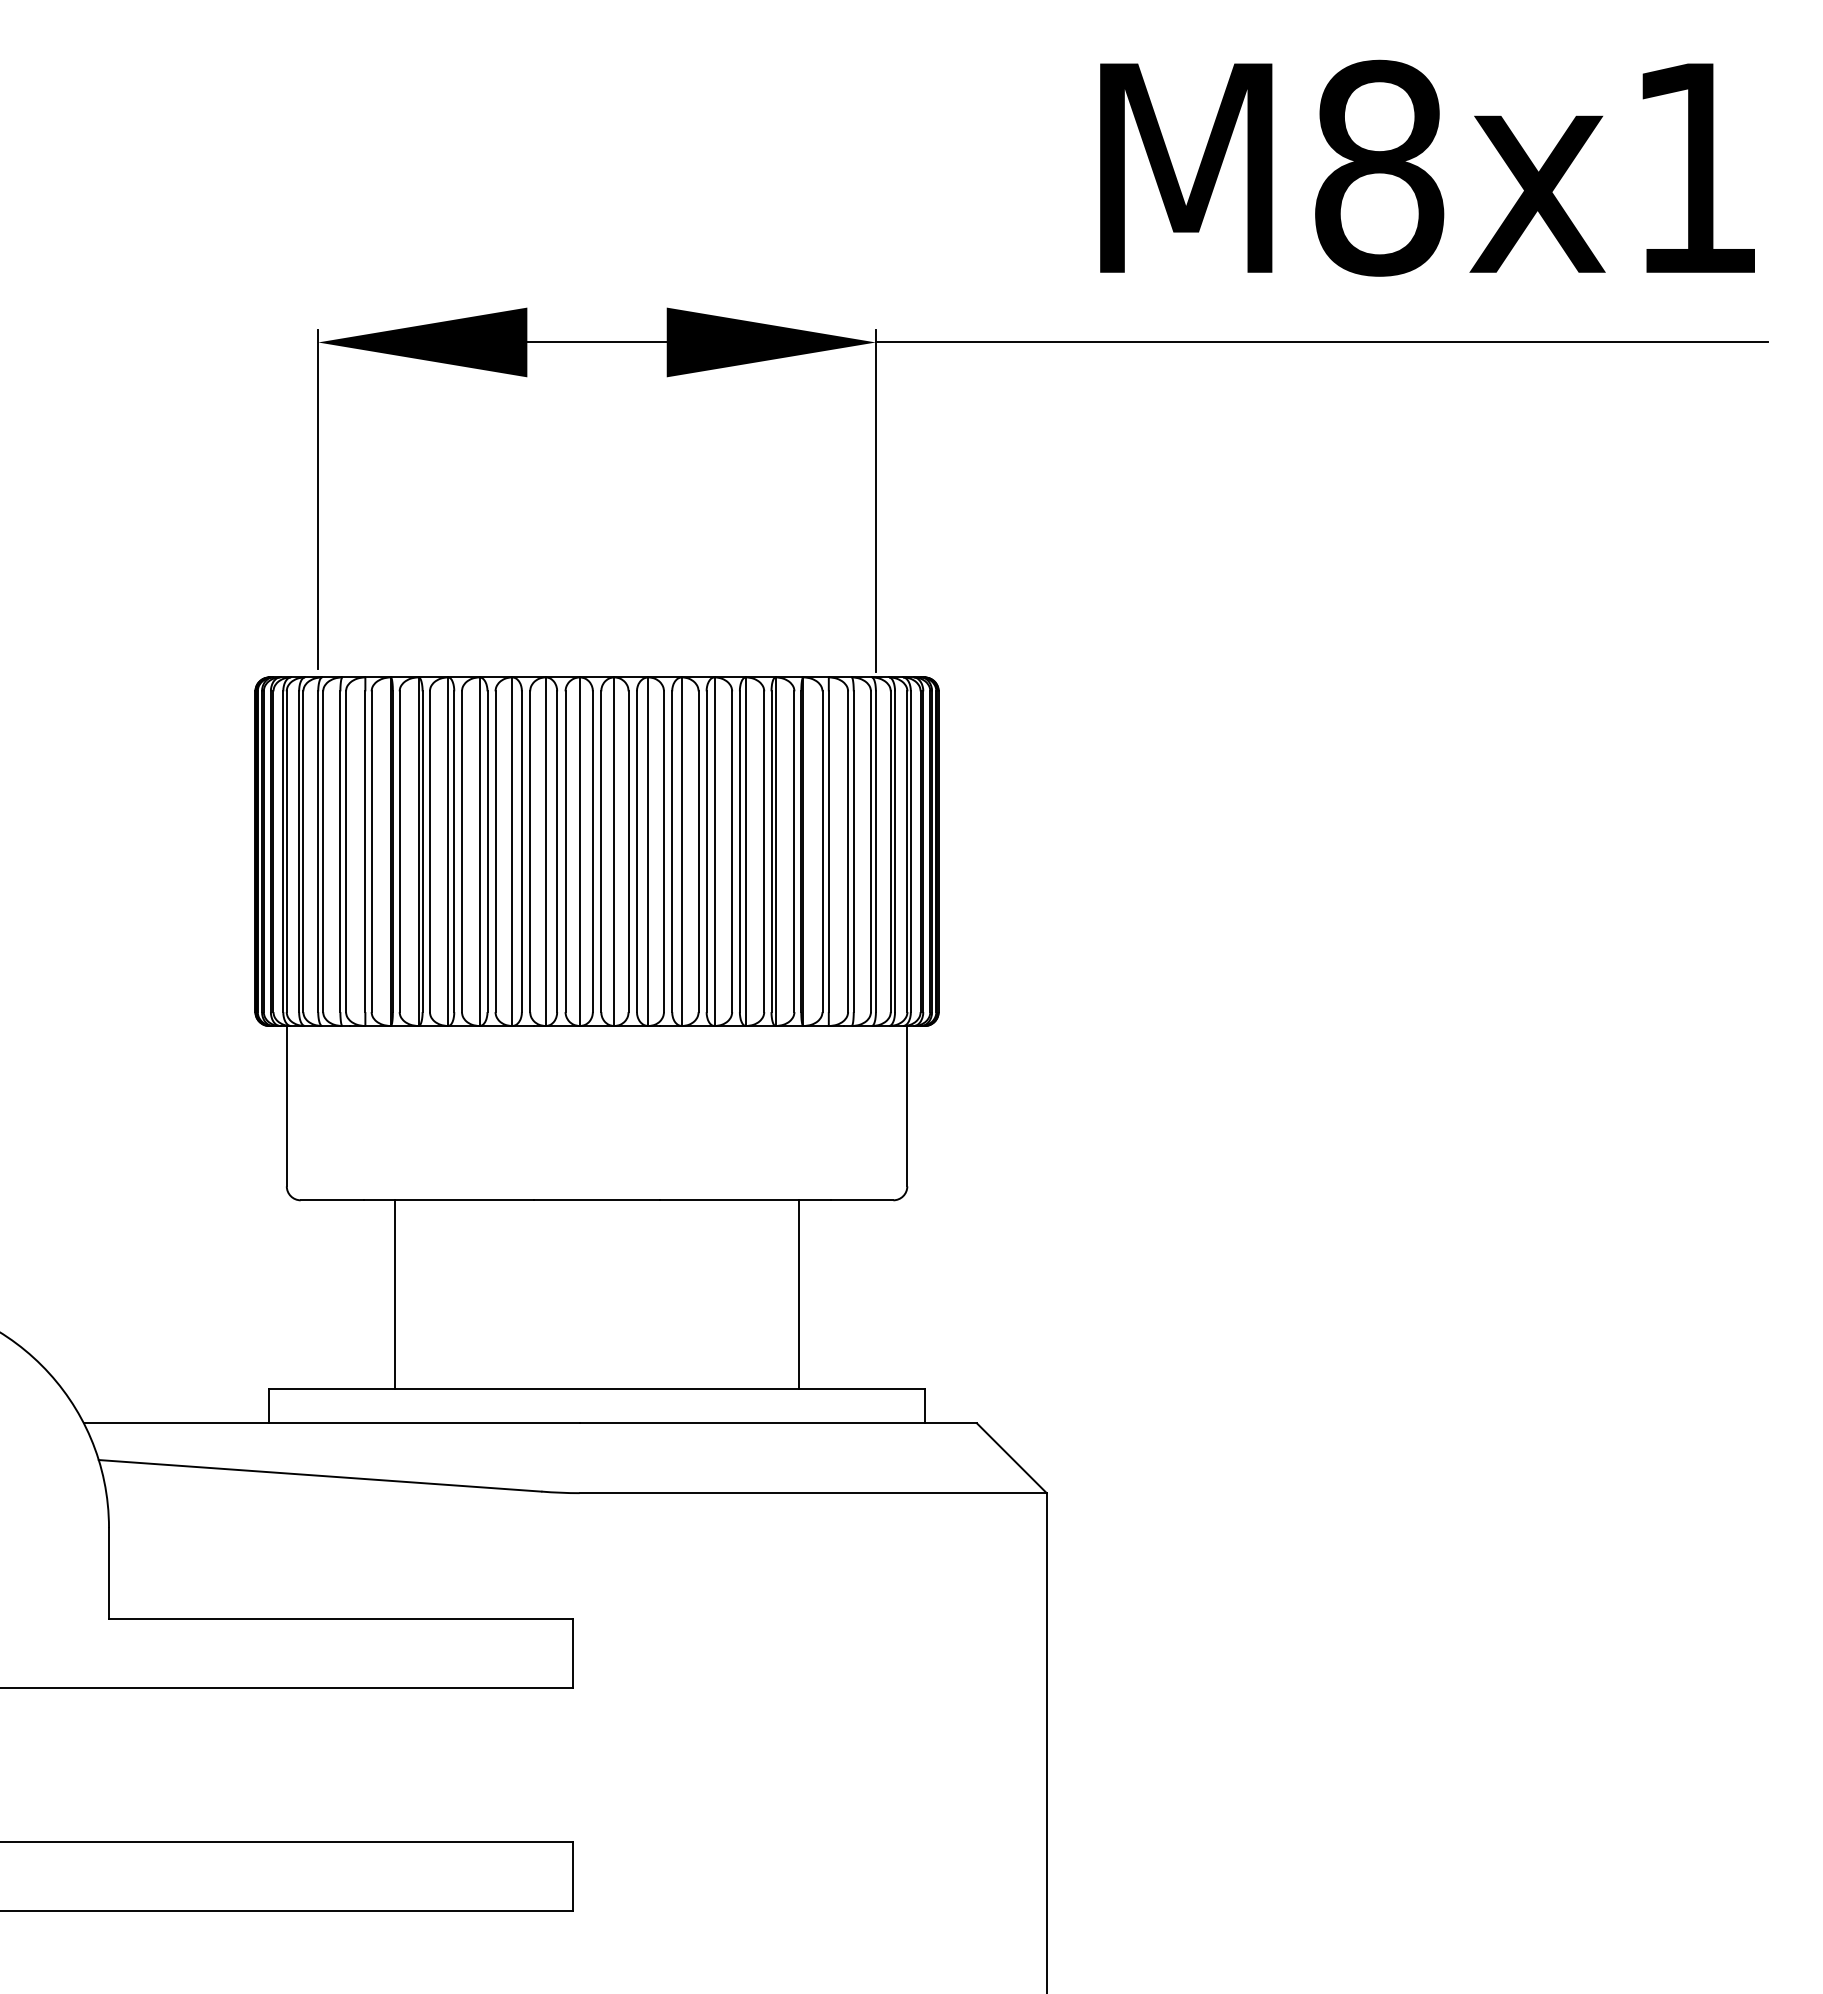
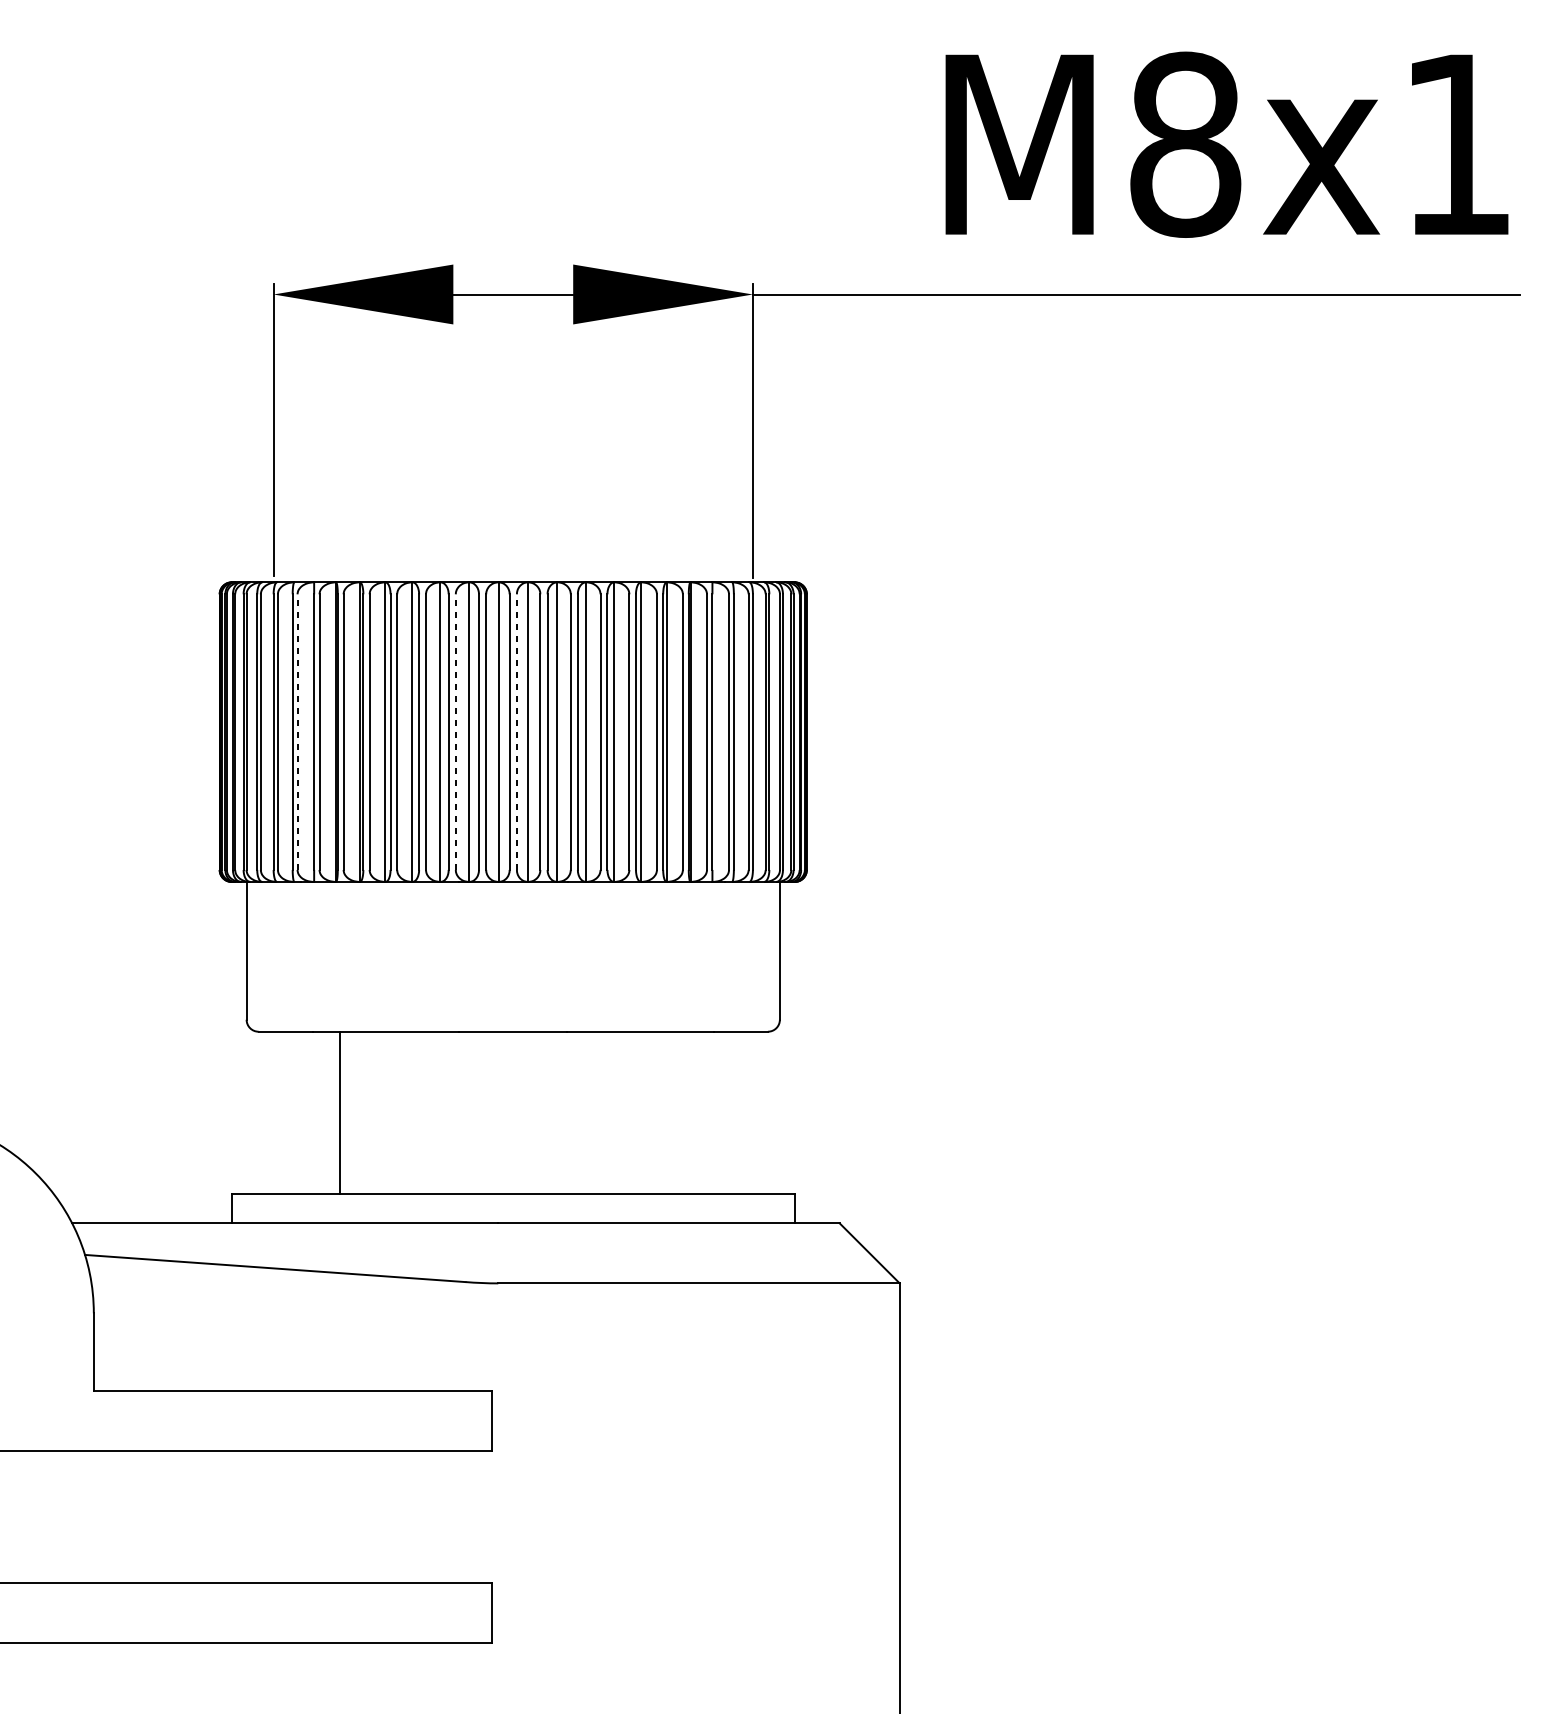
line: (346, 851) -> (297, 731), solid -> dashed
line: (530, 851) -> (456, 731), solid -> dashed
line: (601, 851) -> (517, 731), solid -> dashed
line: (799, 1294) -> (687, 1112), removed

